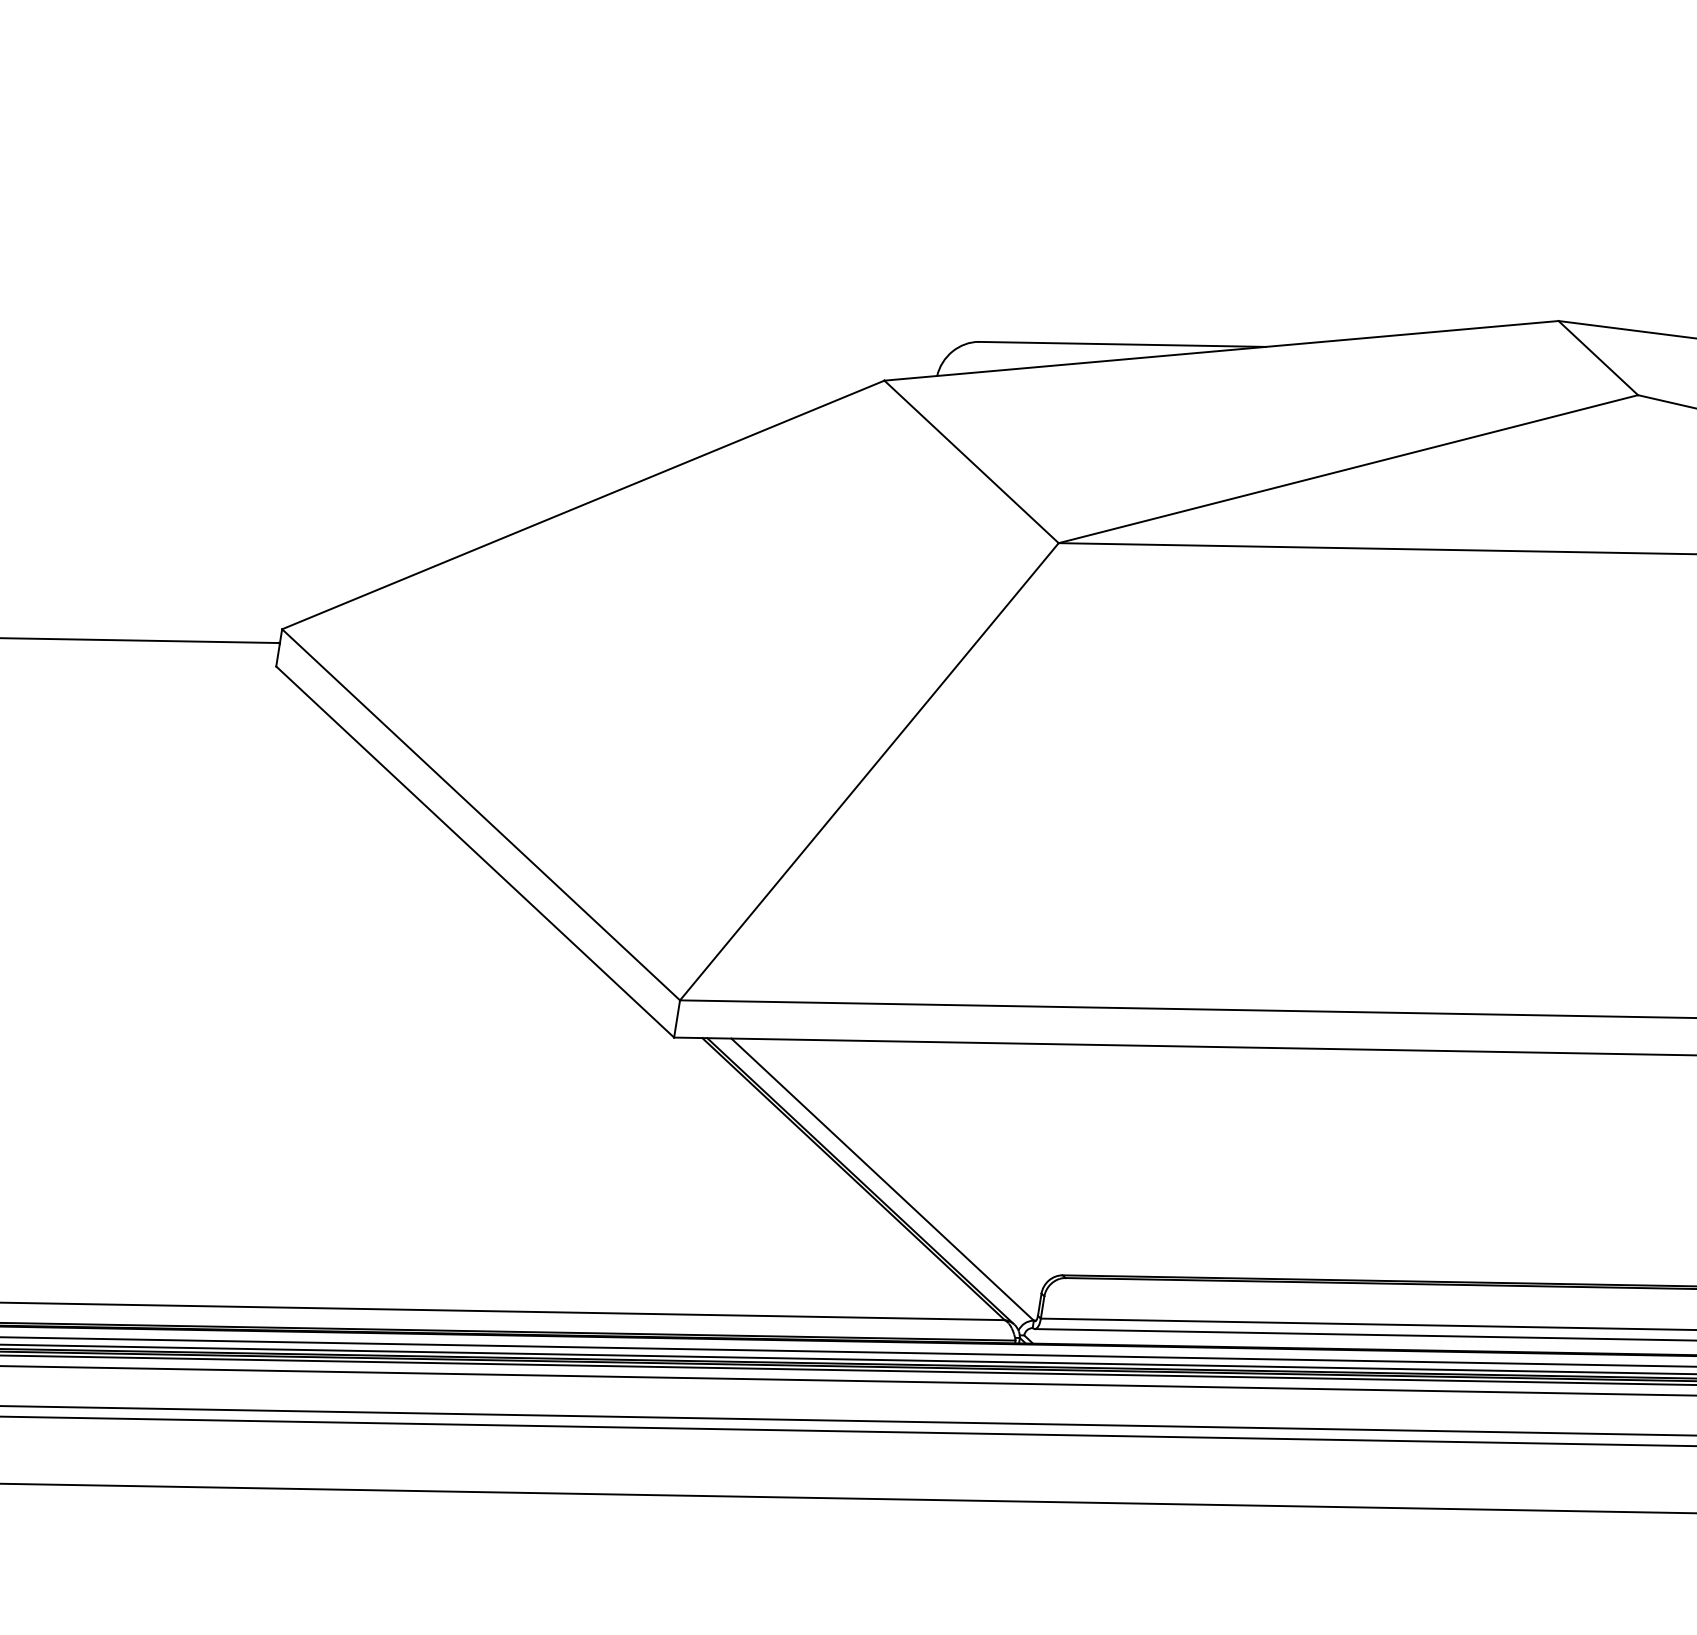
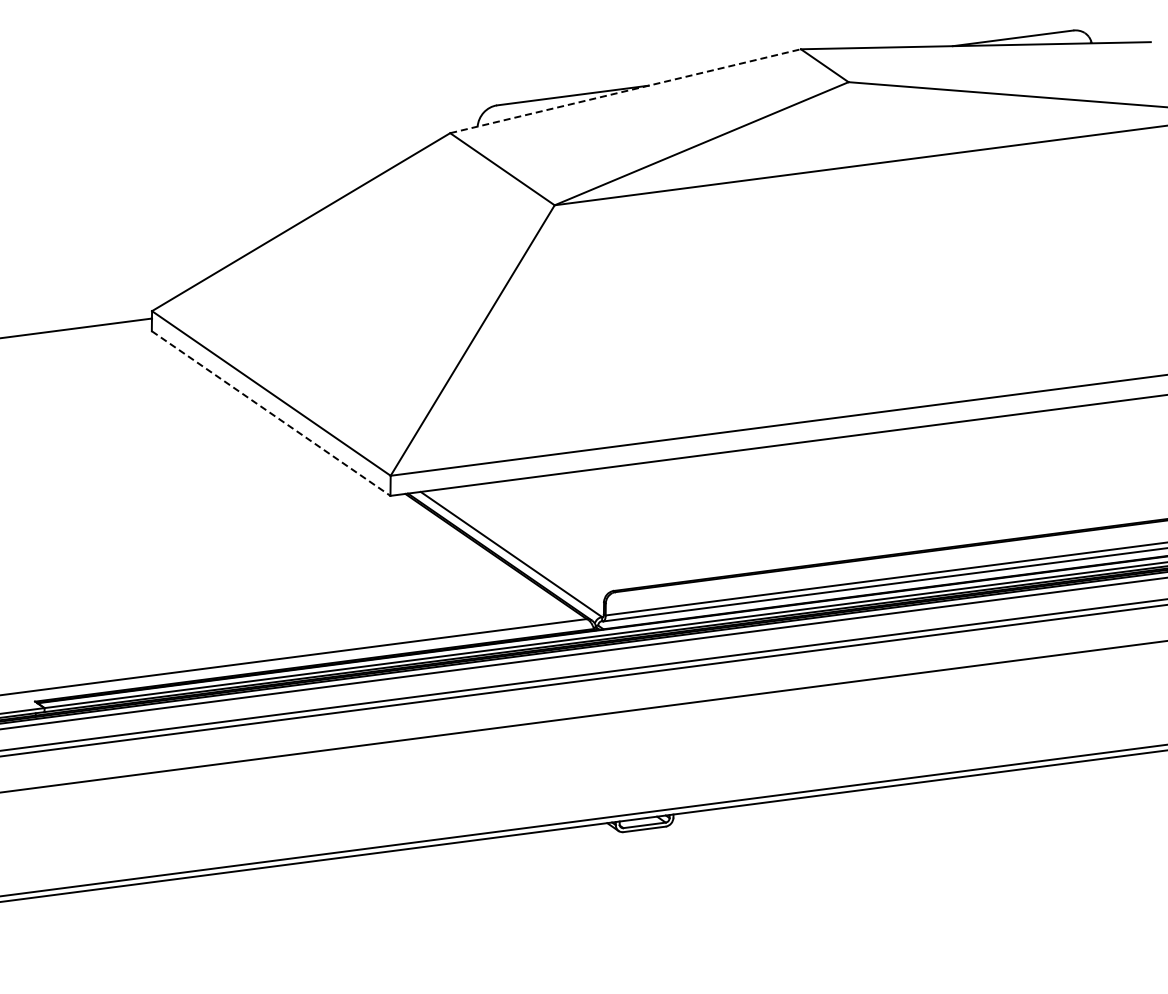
line: (1223, 351) -> (626, 91), solid -> dashed
line: (475, 852) -> (271, 413), solid -> dashed

